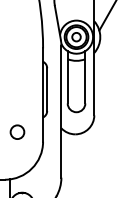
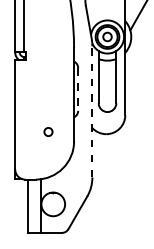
line: (47, 89) -> (78, 89), solid -> dashed
line: (61, 111) -> (92, 111), solid -> dashed
circle: (17, 131) -> (48, 131), size x0.6

